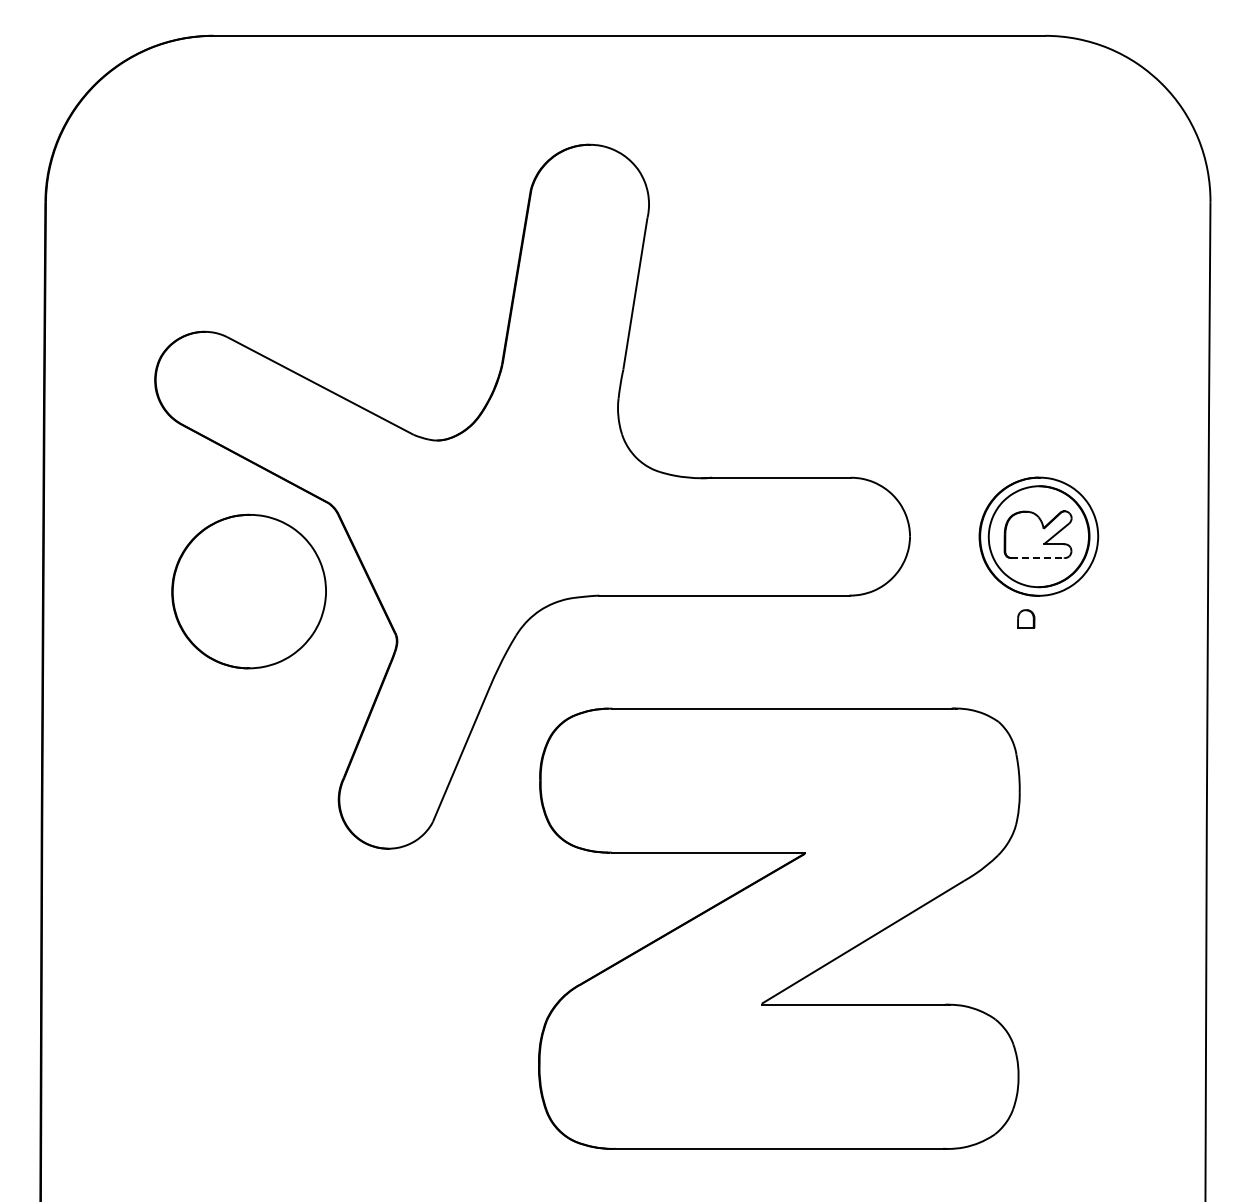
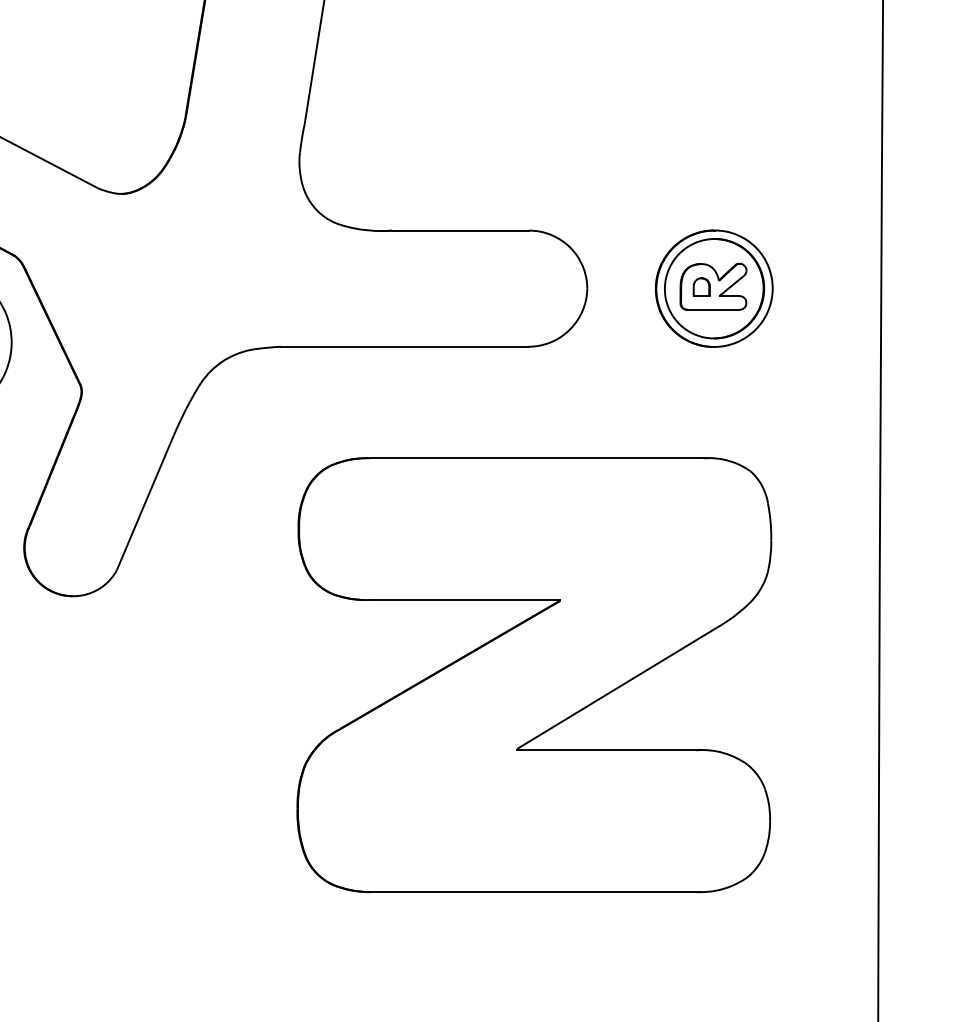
line: (1038, 558) -> (713, 310), dashed -> solid
part: (1026, 618) -> (702, 286), moved
part: (779, 928) -> (534, 674), moved

